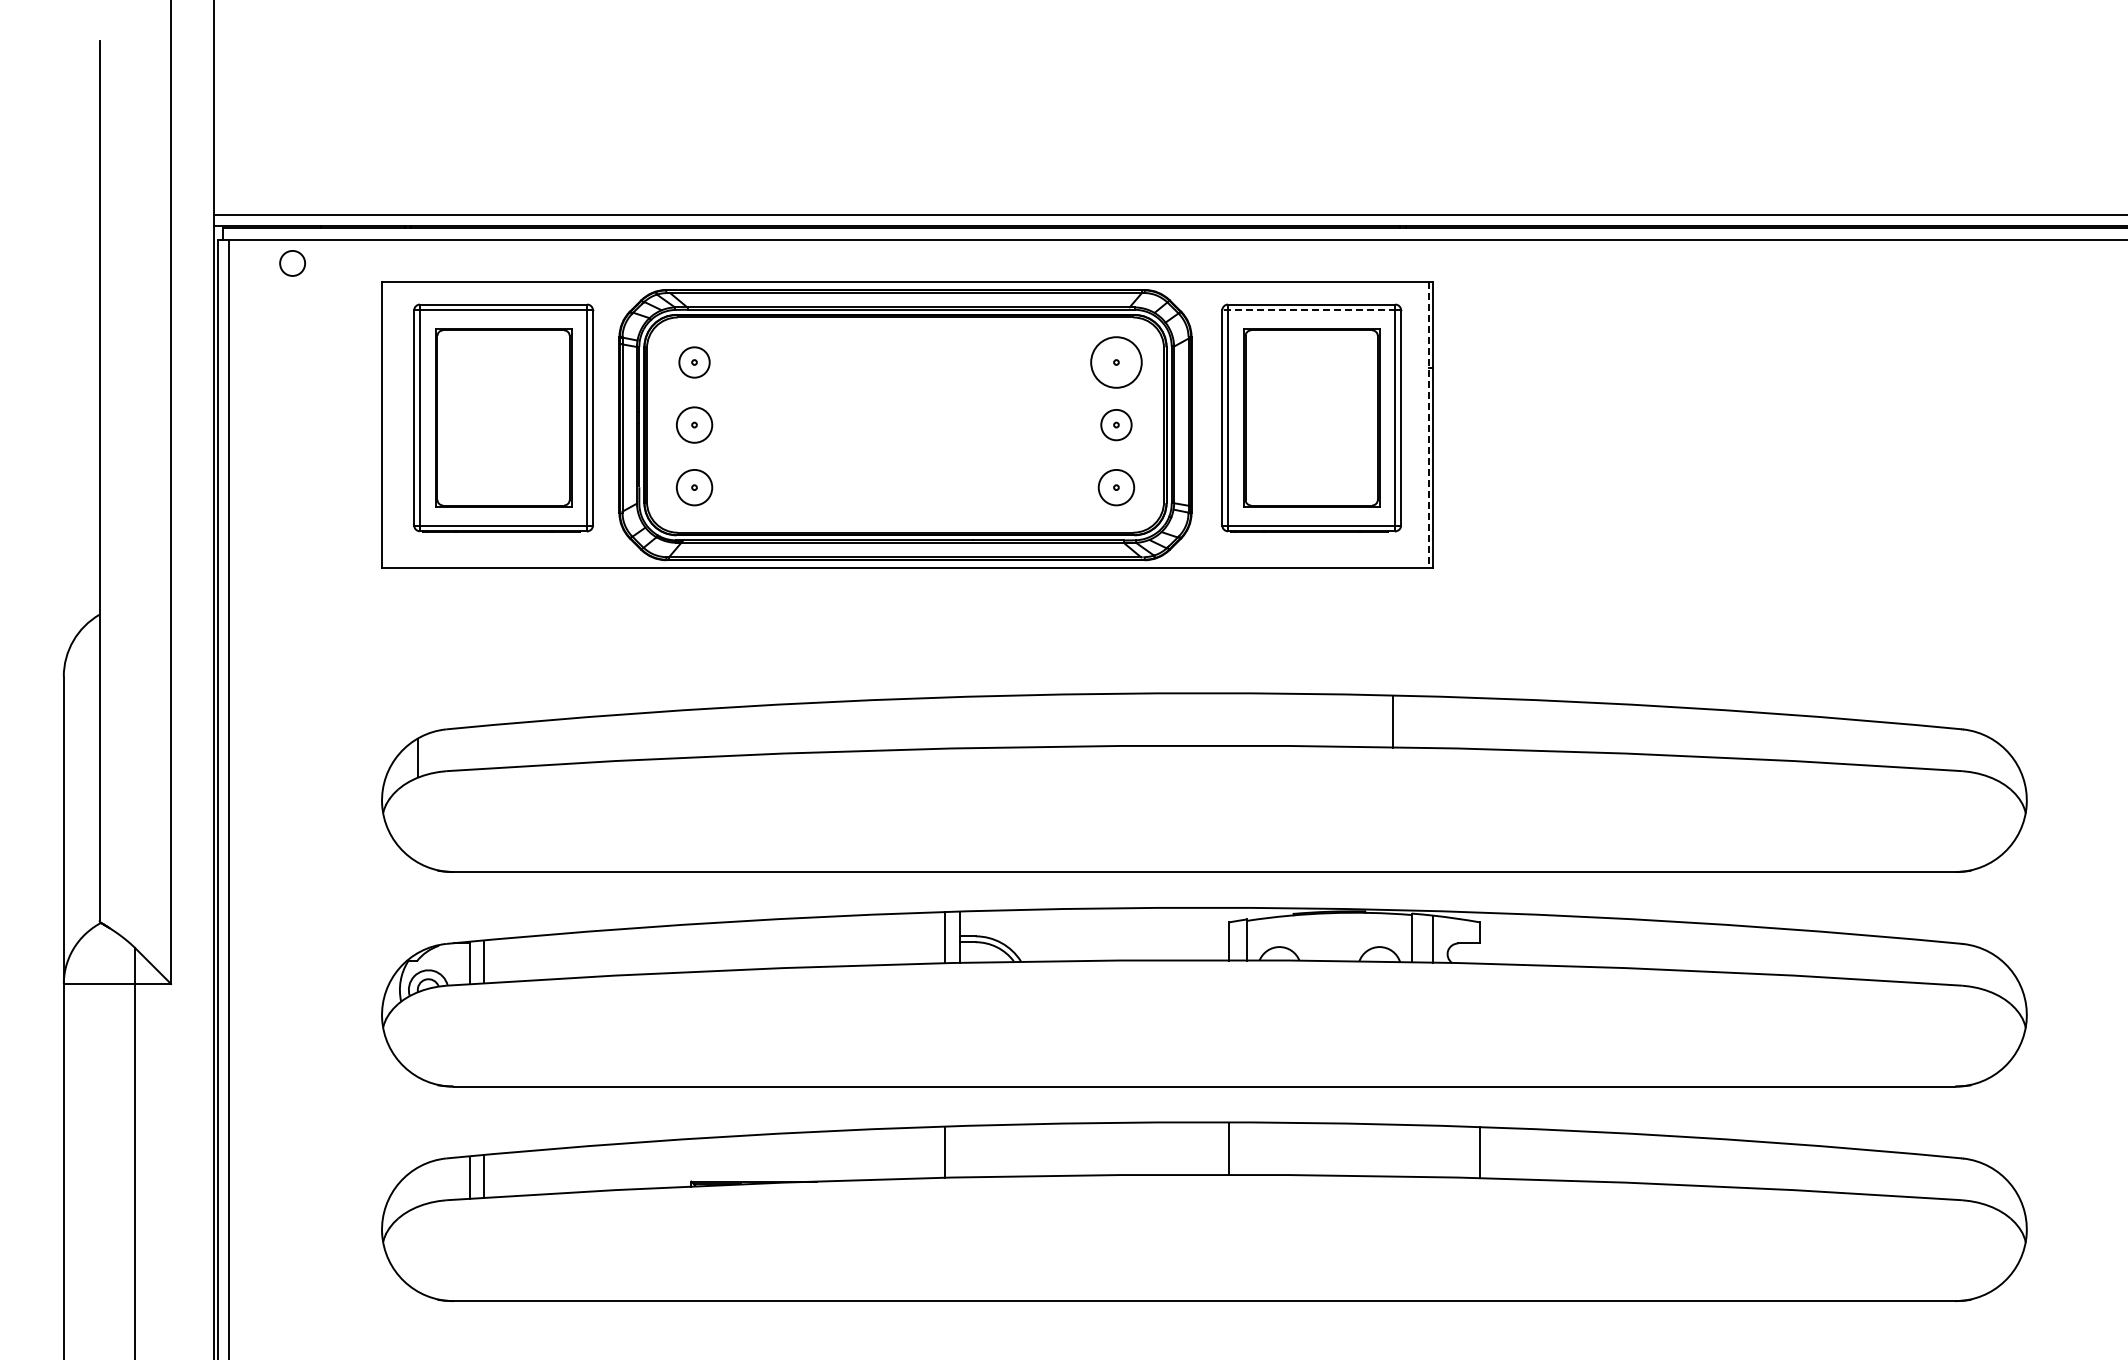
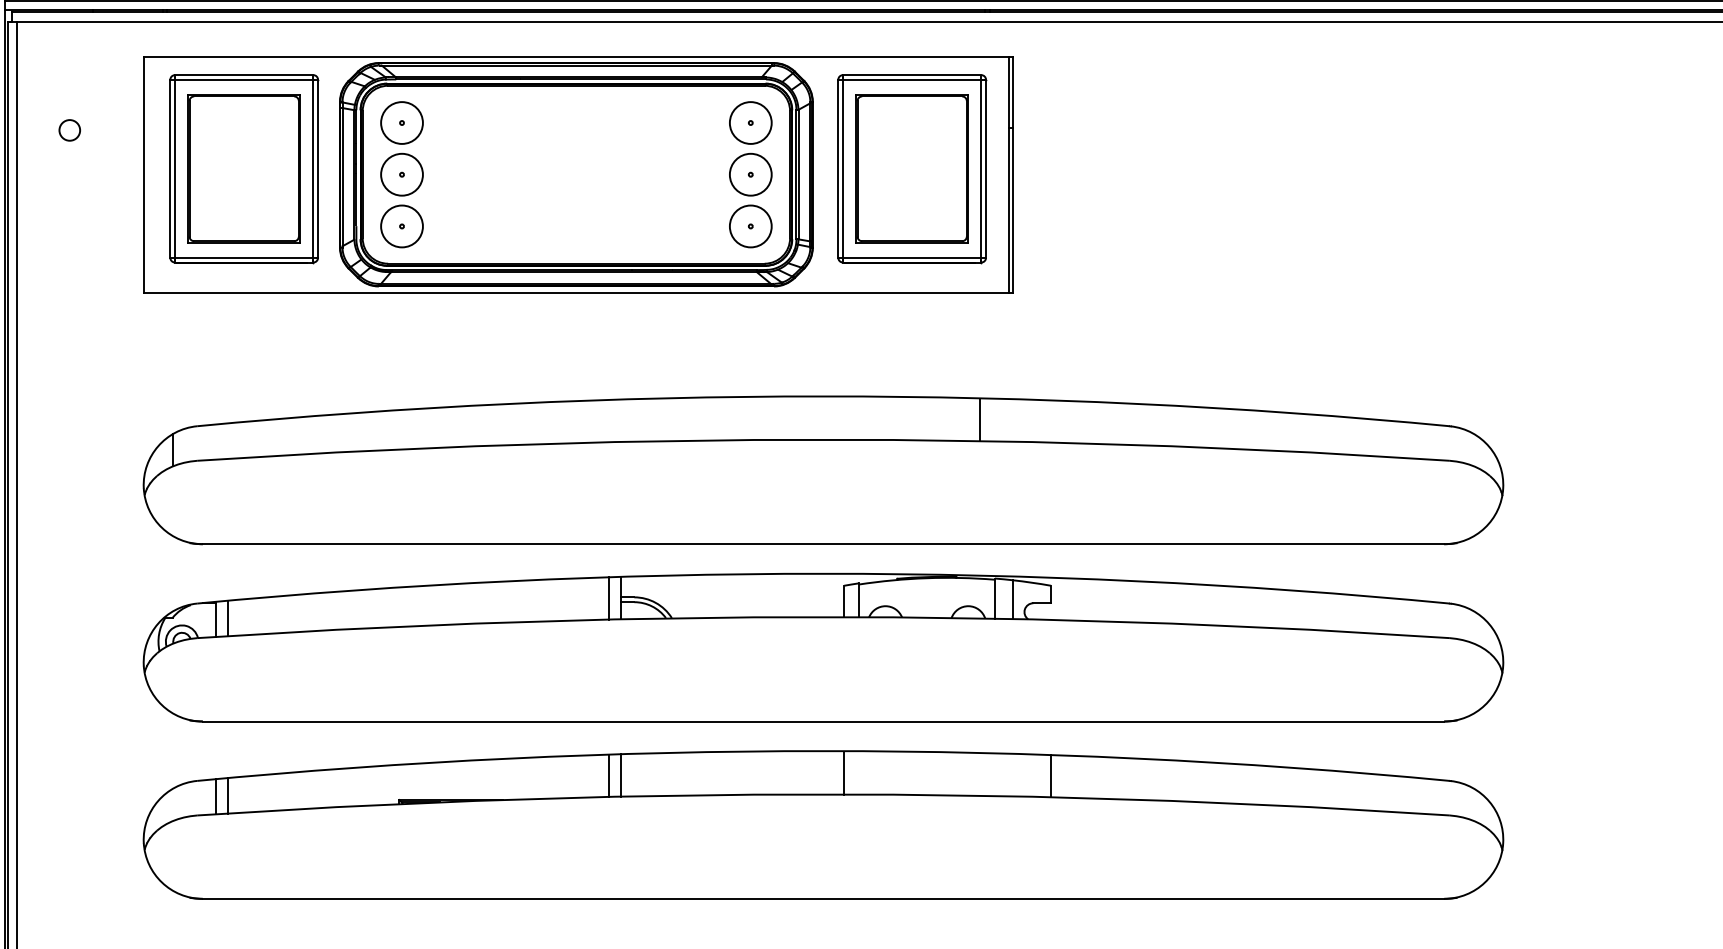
circle: (292, 263) -> (69, 130), moved
line: (1309, 310) -> (910, 80), dashed -> solid
circle: (694, 362) -> (401, 123), size x1.67
circle: (694, 424) -> (401, 174), size x1.43
circle: (1116, 424) -> (750, 174), size x1.67
line: (1428, 425) -> (1008, 175), dashed -> solid
circle: (694, 487) -> (401, 226), size x1.43
circle: (1116, 487) -> (750, 226), size x1.43
line: (959, 1151) -> (621, 775), added

